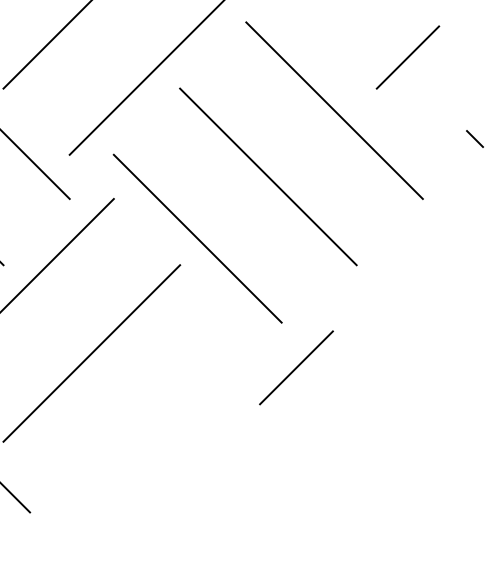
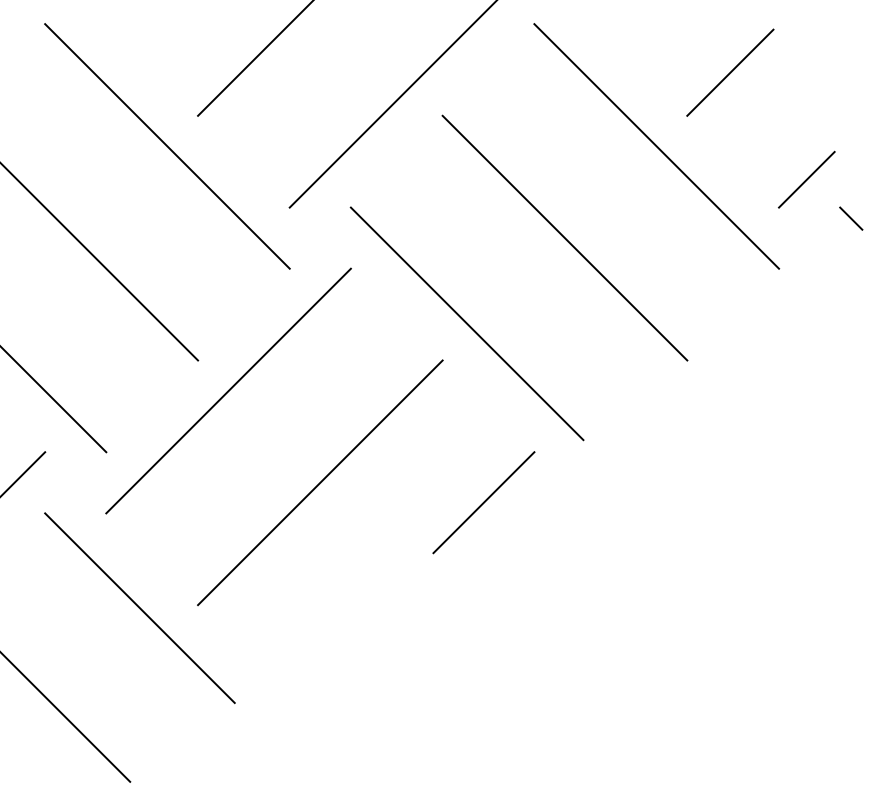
line: (408, 57) -> (730, 72), moved
line: (442, 134) -> (806, 179), added
line: (475, 138) -> (851, 218), moved
line: (296, 367) -> (483, 502), moved

